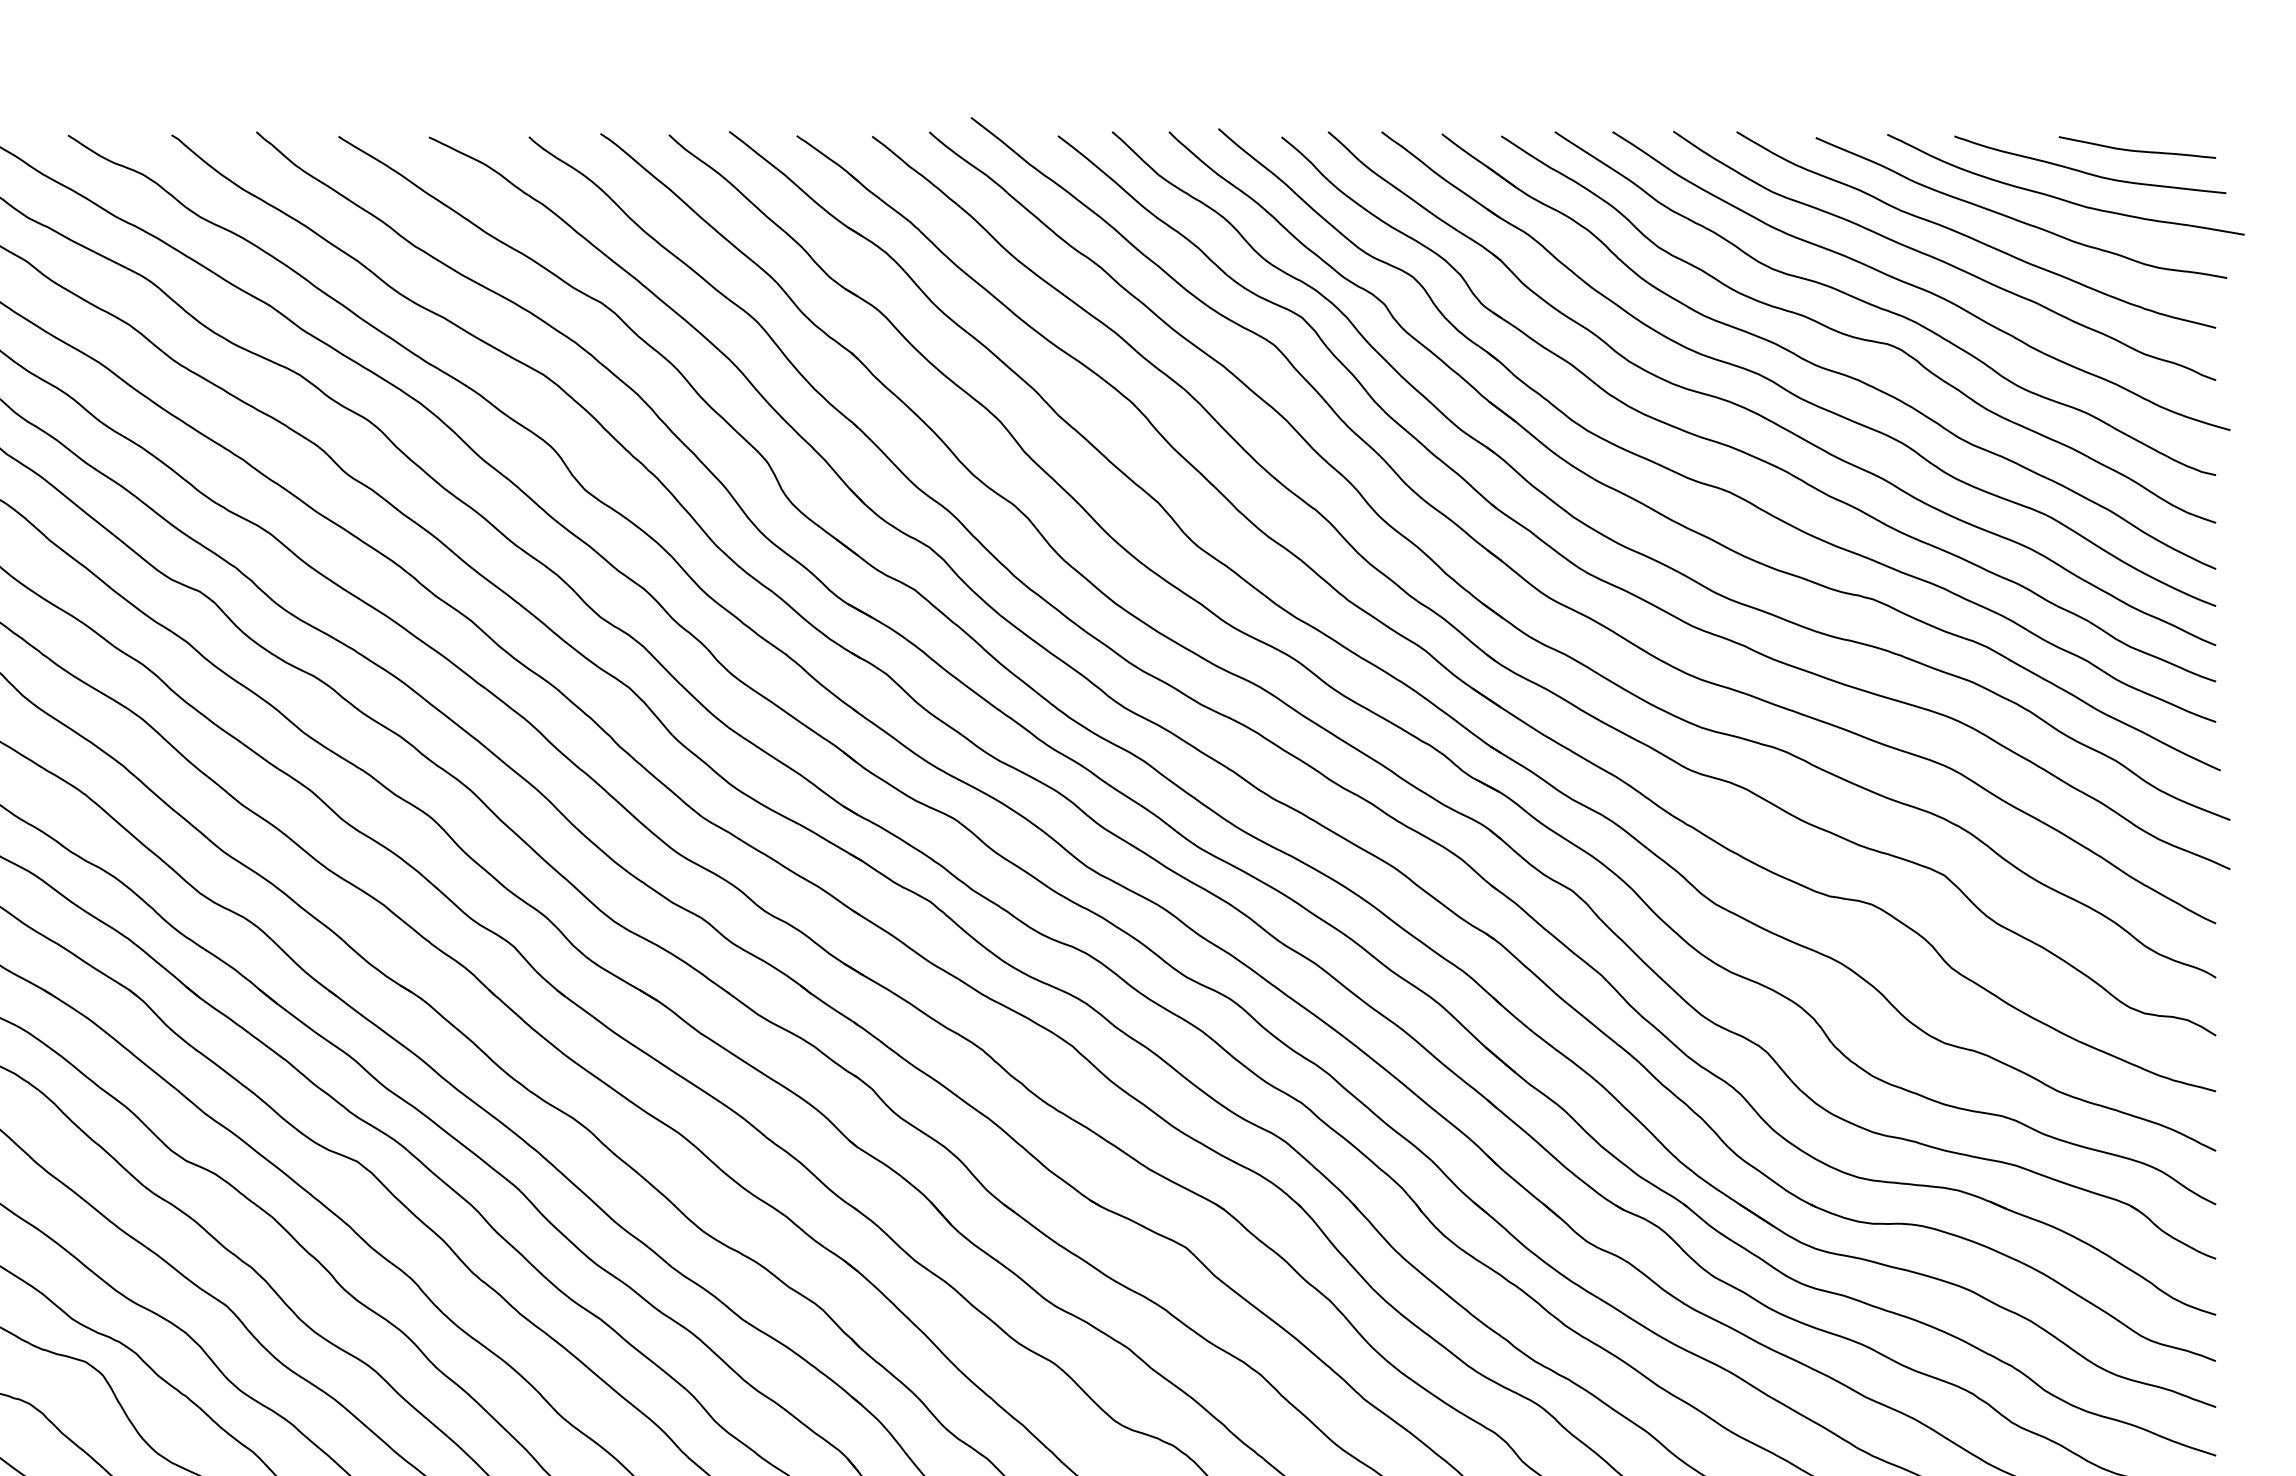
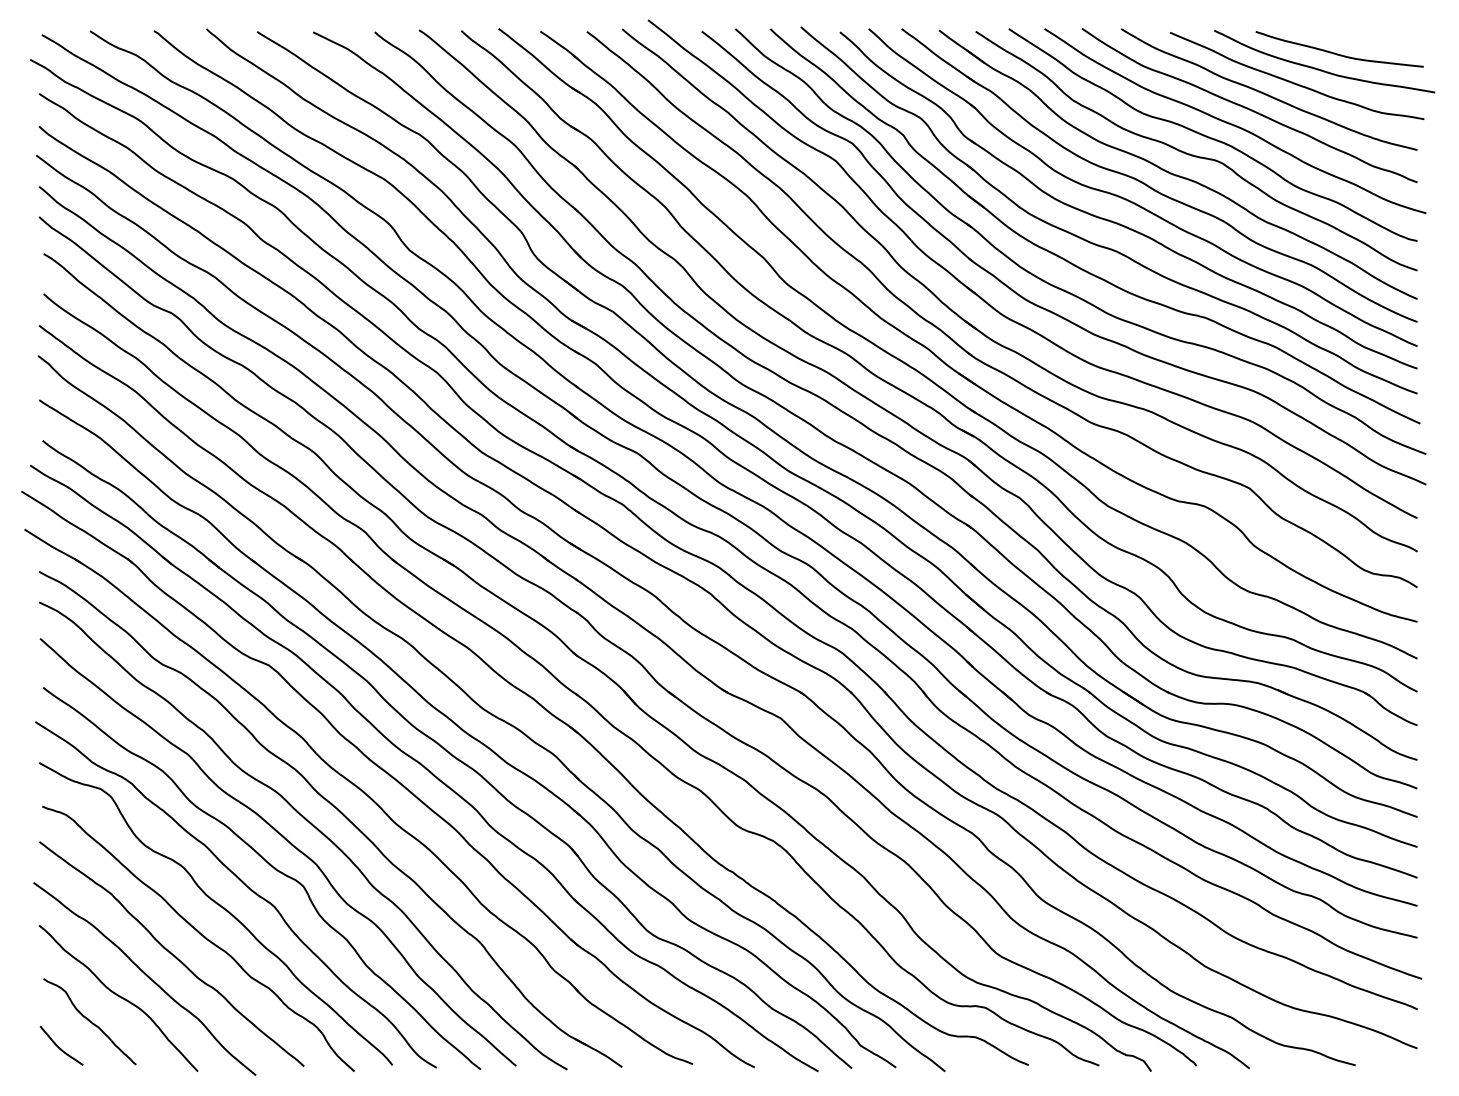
curve: (2135, 148) -> (1367, 39), removed

